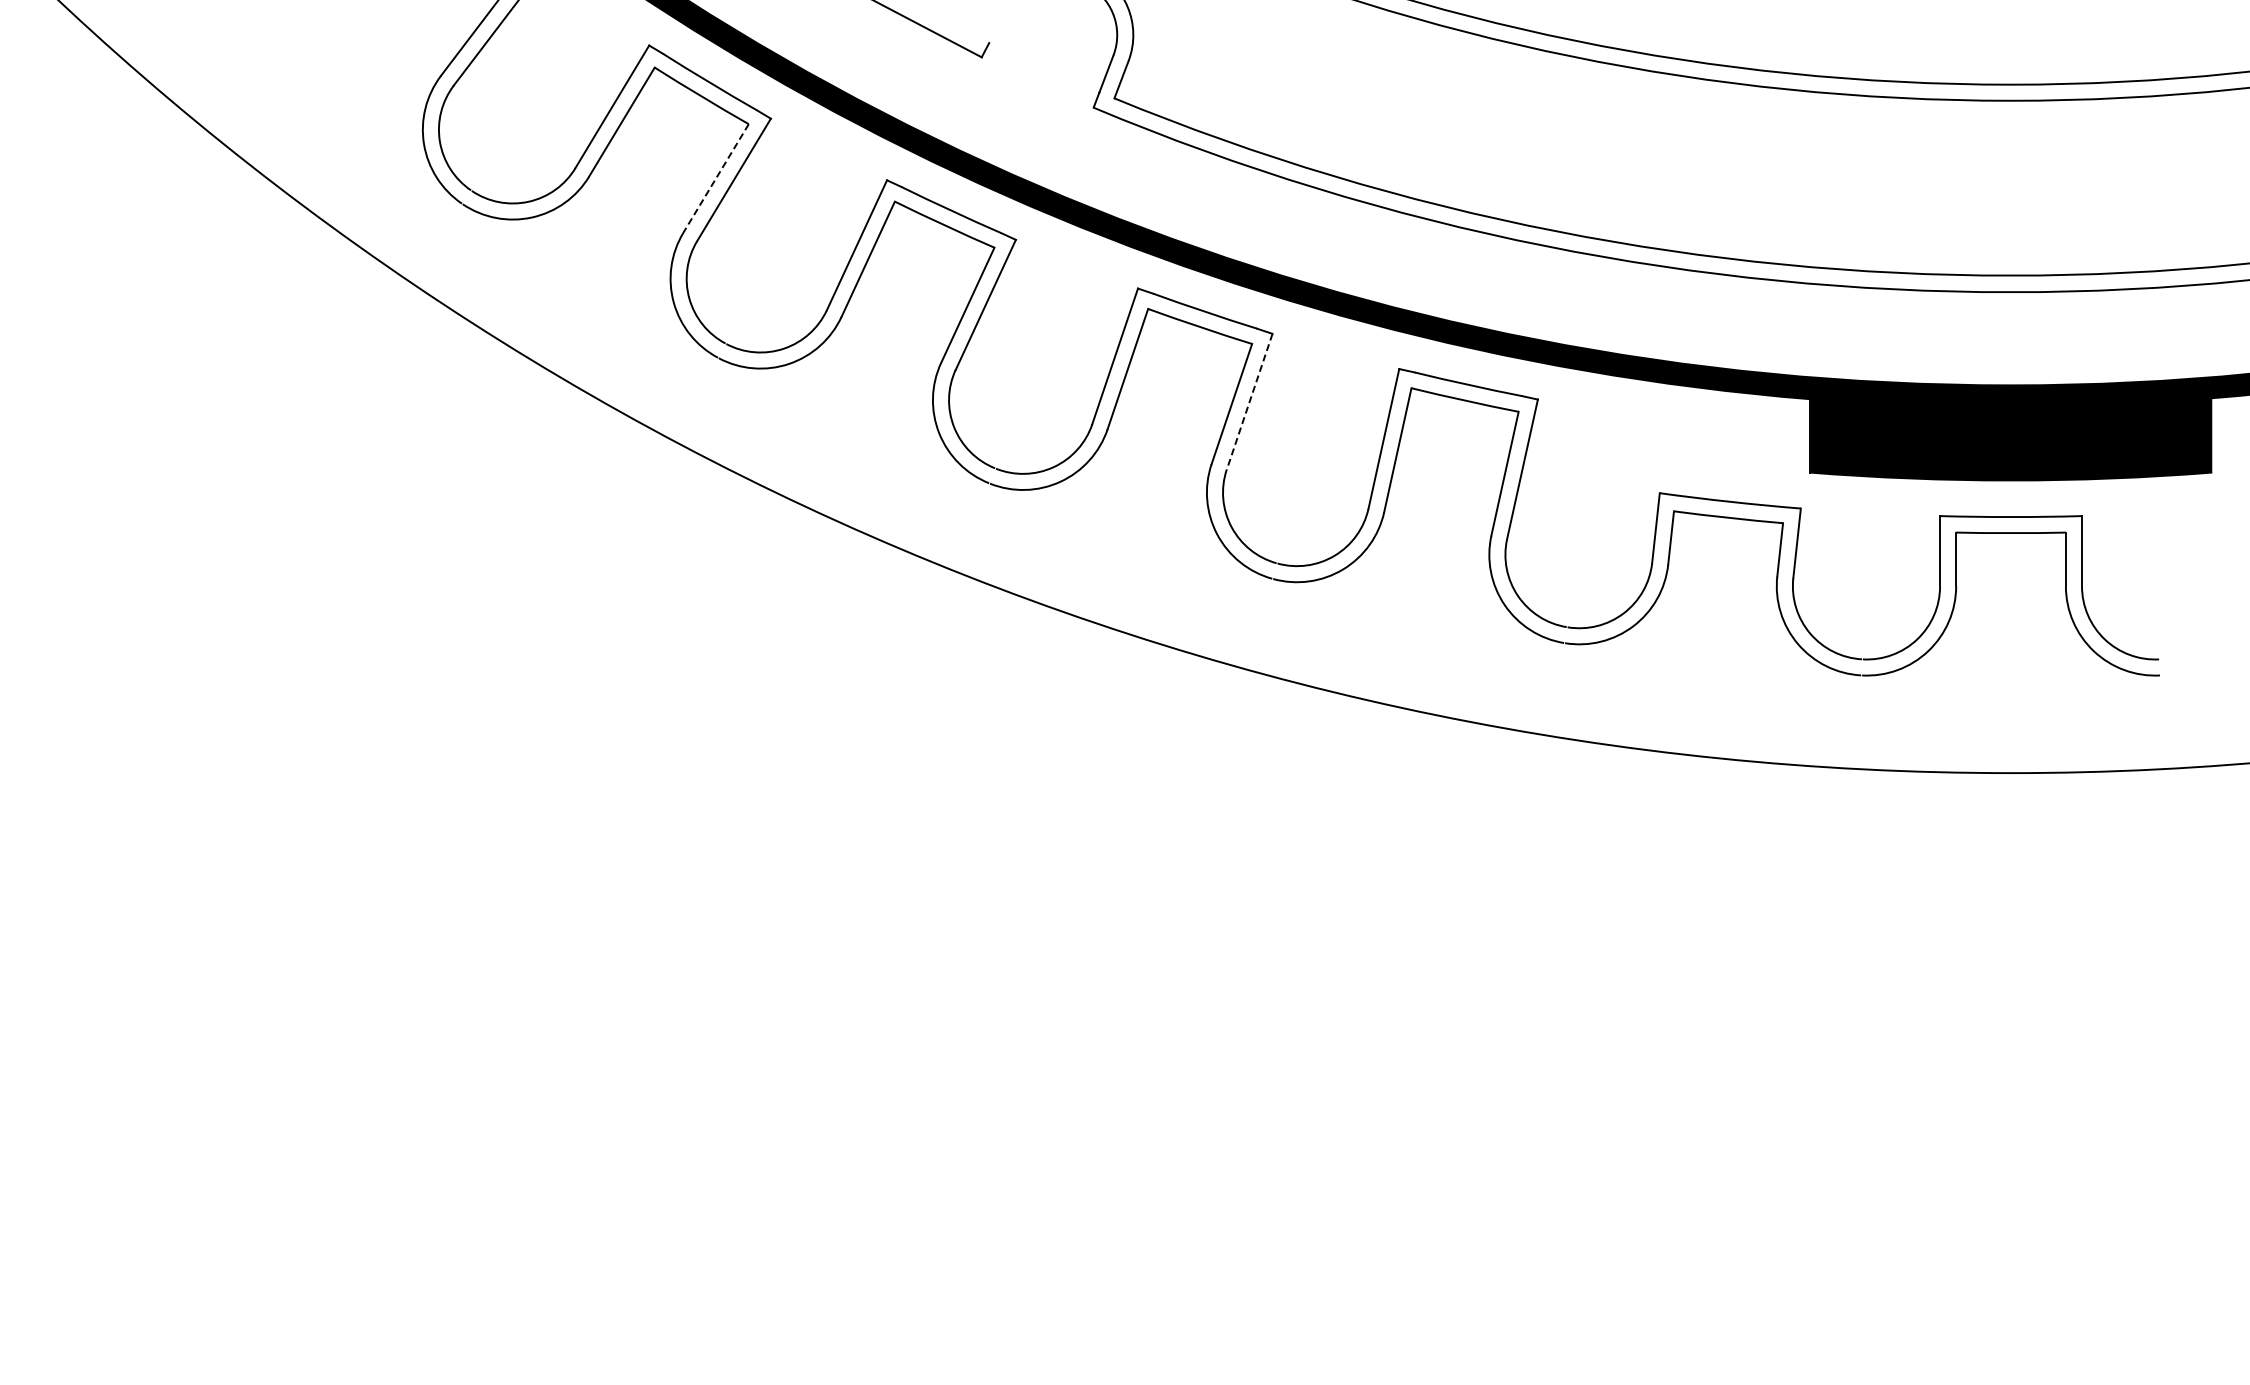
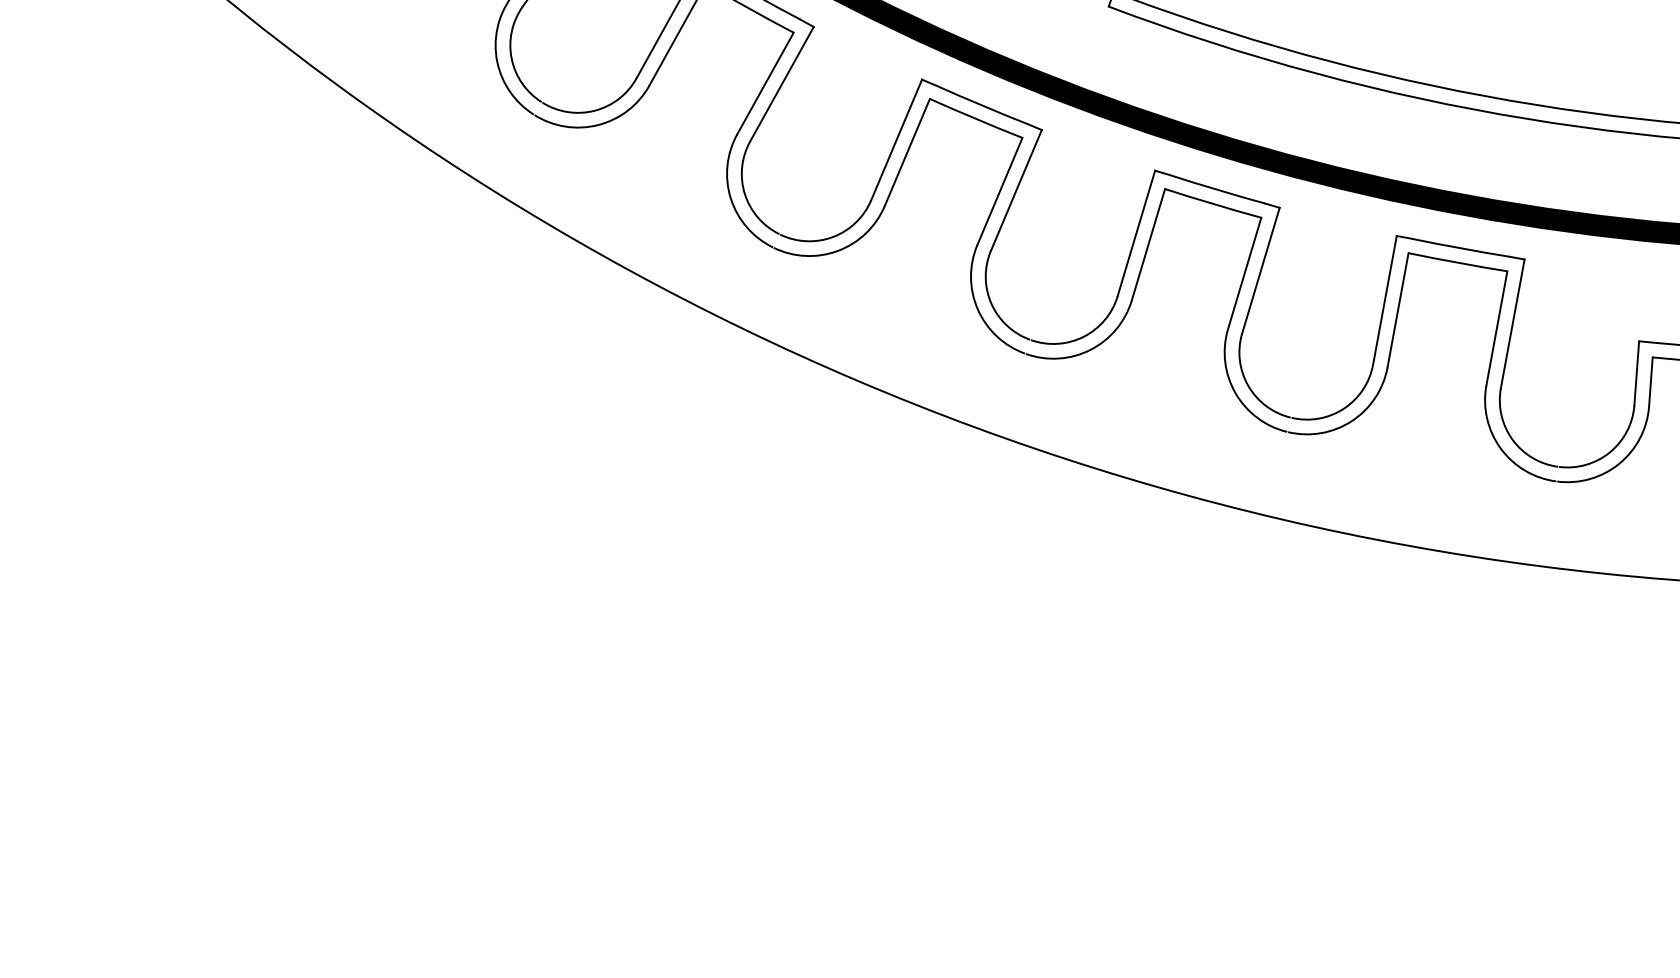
line: (715, 178) -> (764, 83), dashed -> solid
line: (1249, 401) -> (1260, 270), dashed -> solid

